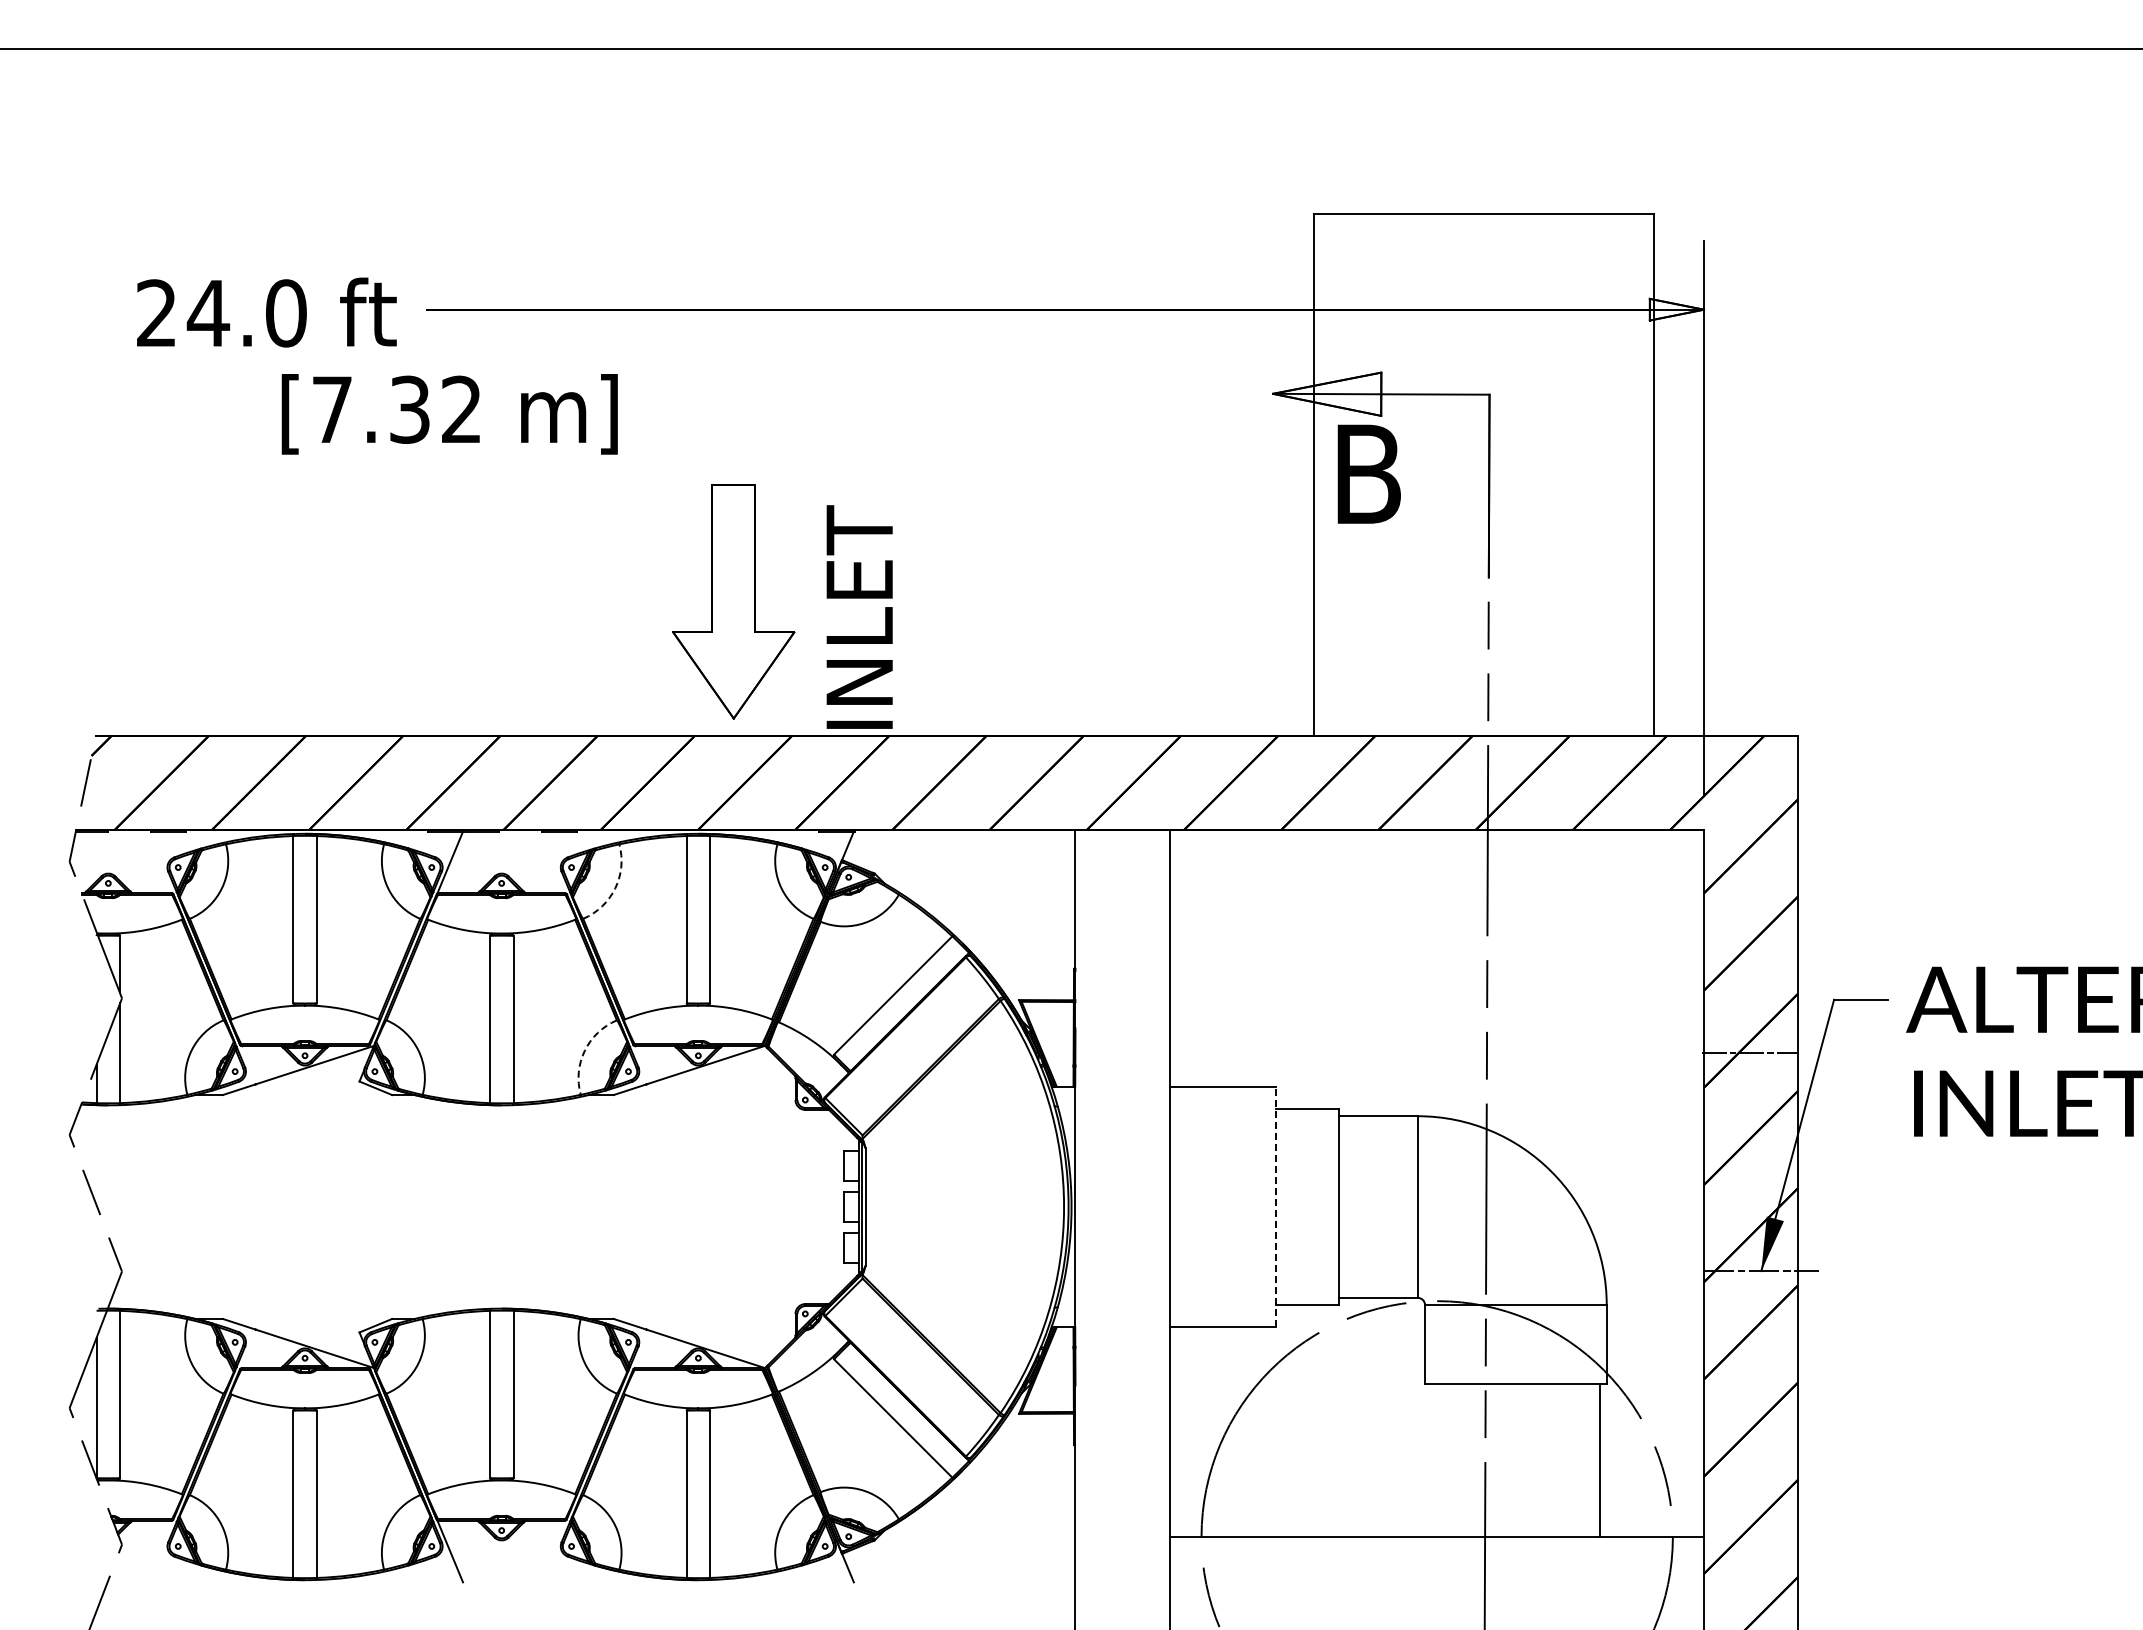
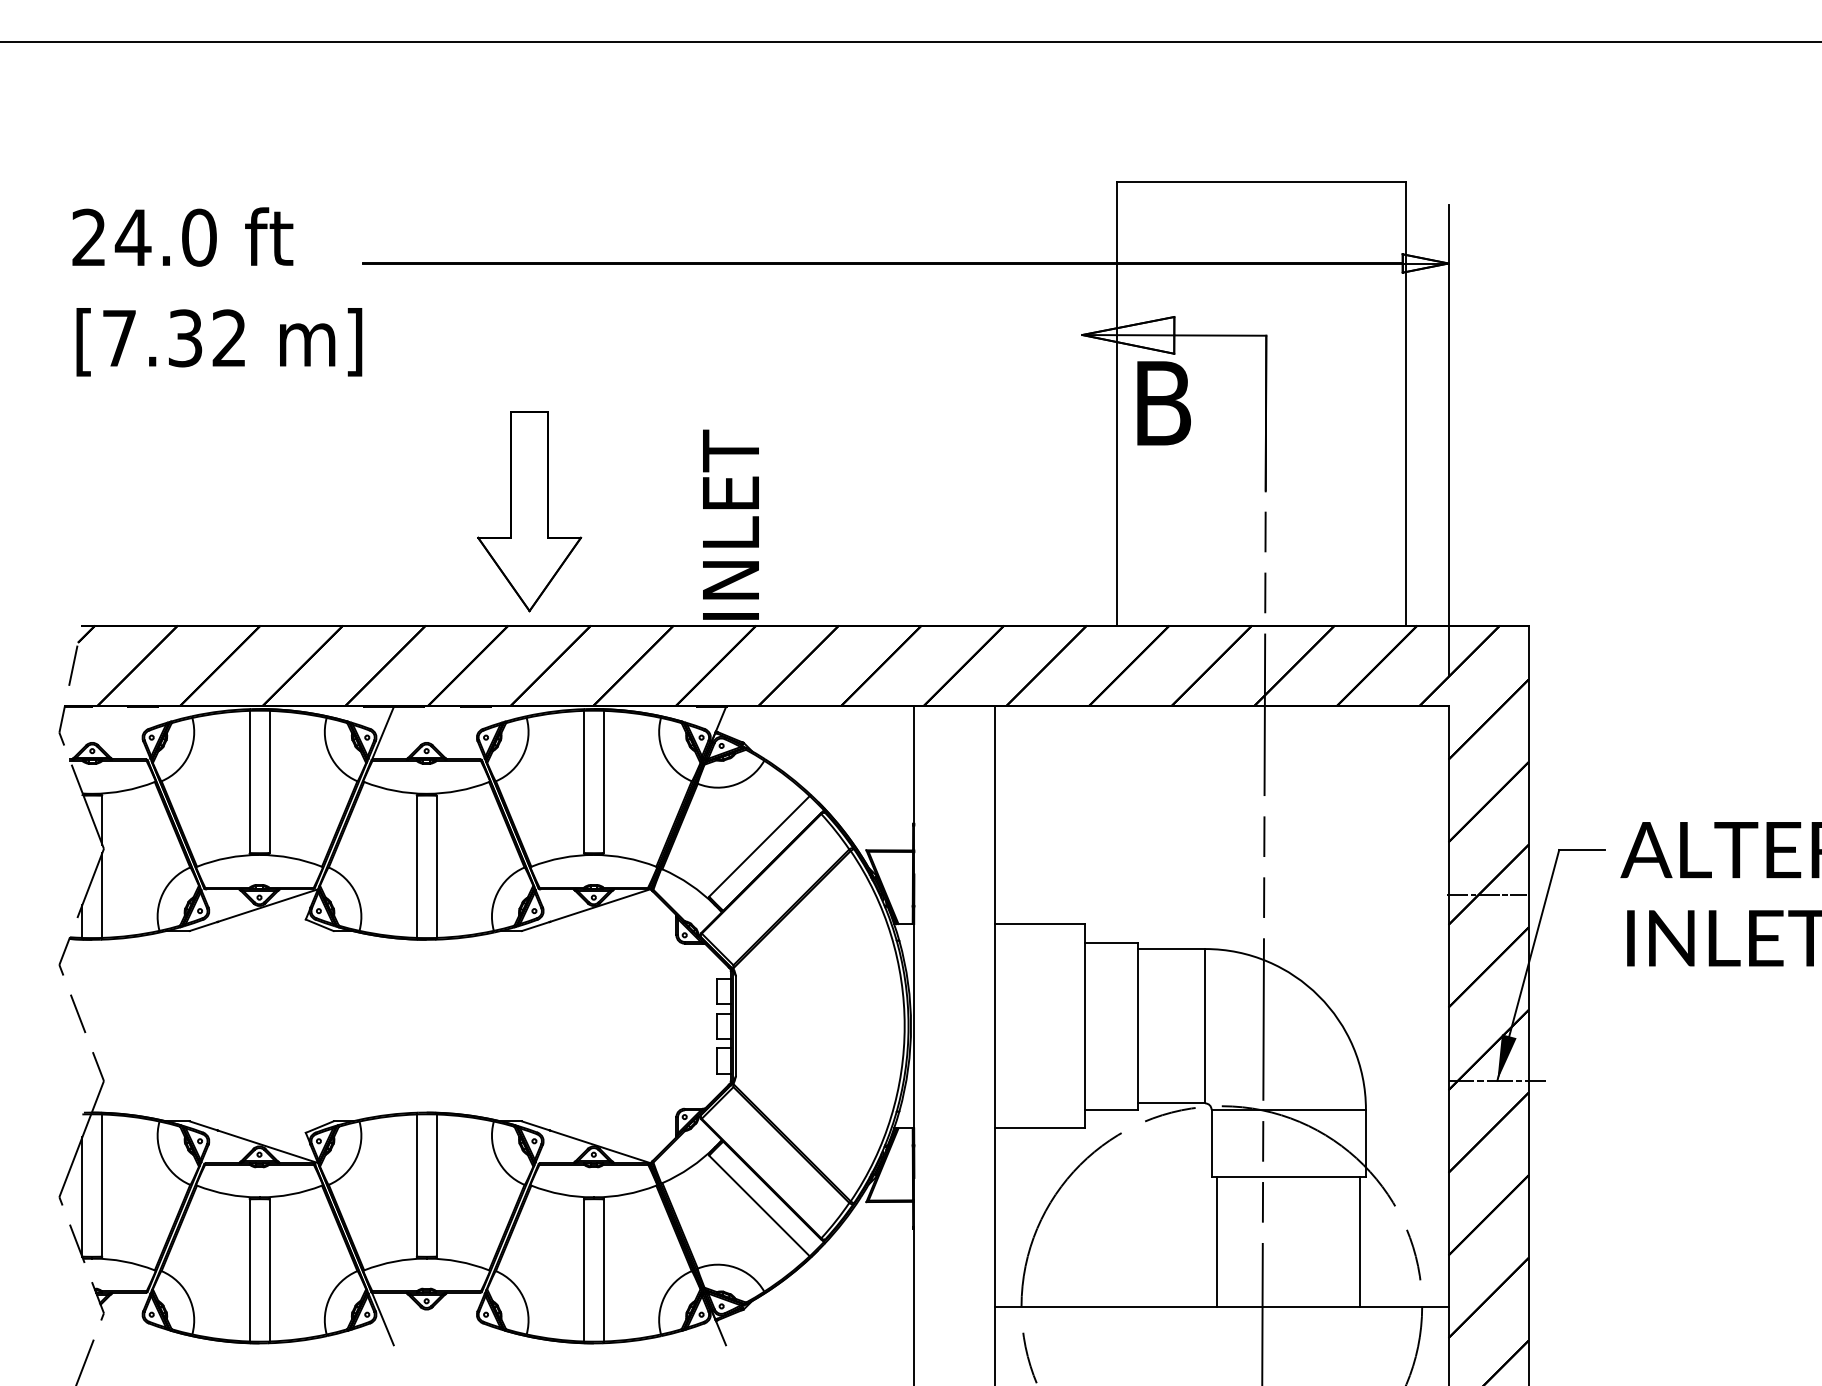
text: (266, 312) -> (182, 236), moved
text: (449, 414) -> (219, 342), moved
part: (733, 601) -> (529, 511), moved
arc: (615, 888) -> (523, 755), dashed -> solid
arc: (584, 1050) -> (497, 893), dashed -> solid
line: (1275, 1206) -> (1084, 1025), dashed -> solid
line: (1431, 1460) -> (1217, 1241), added

